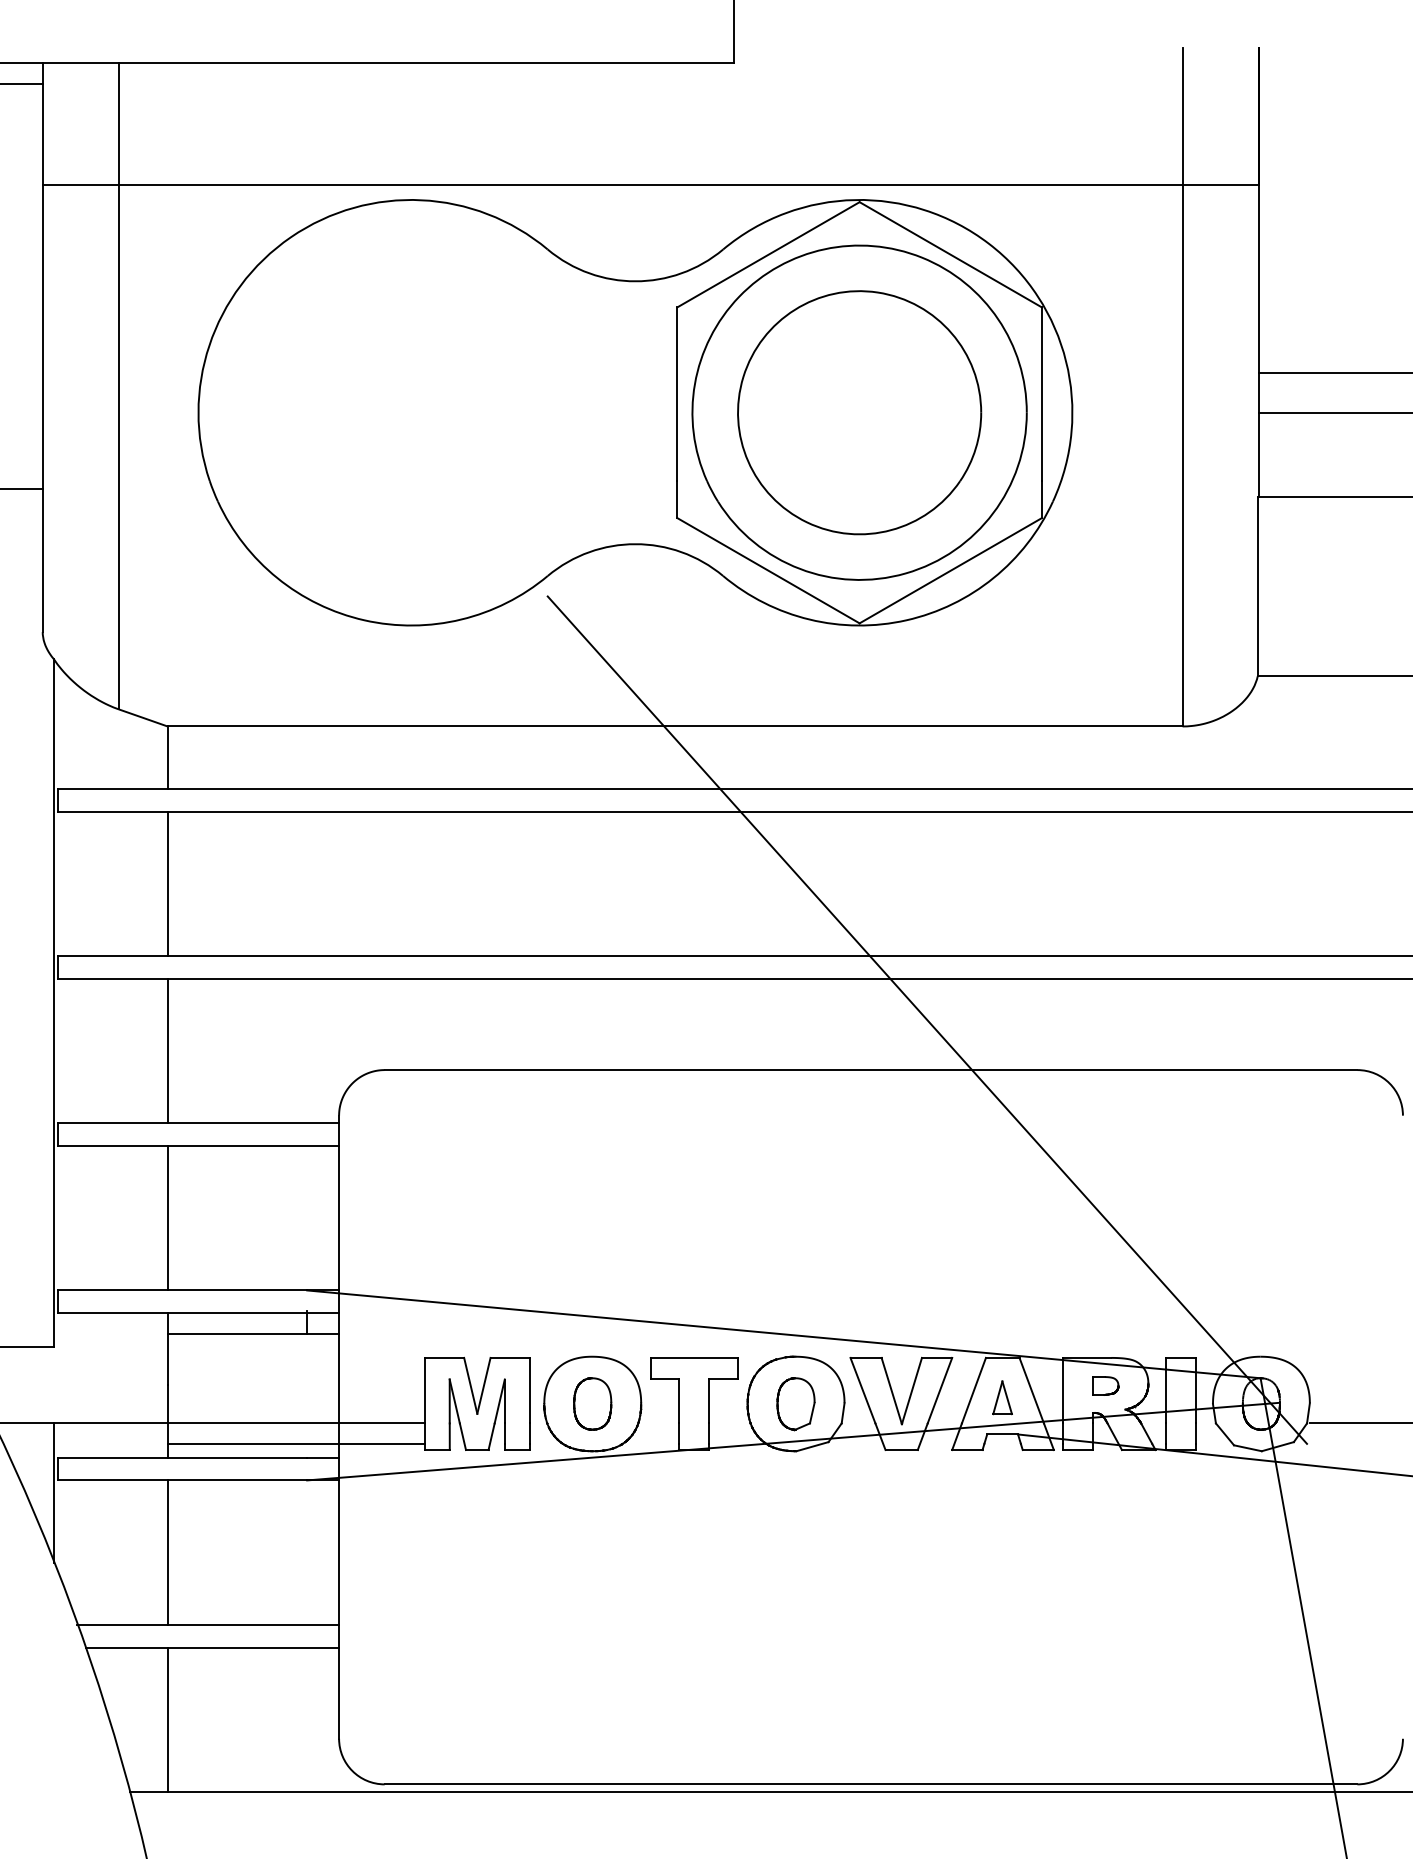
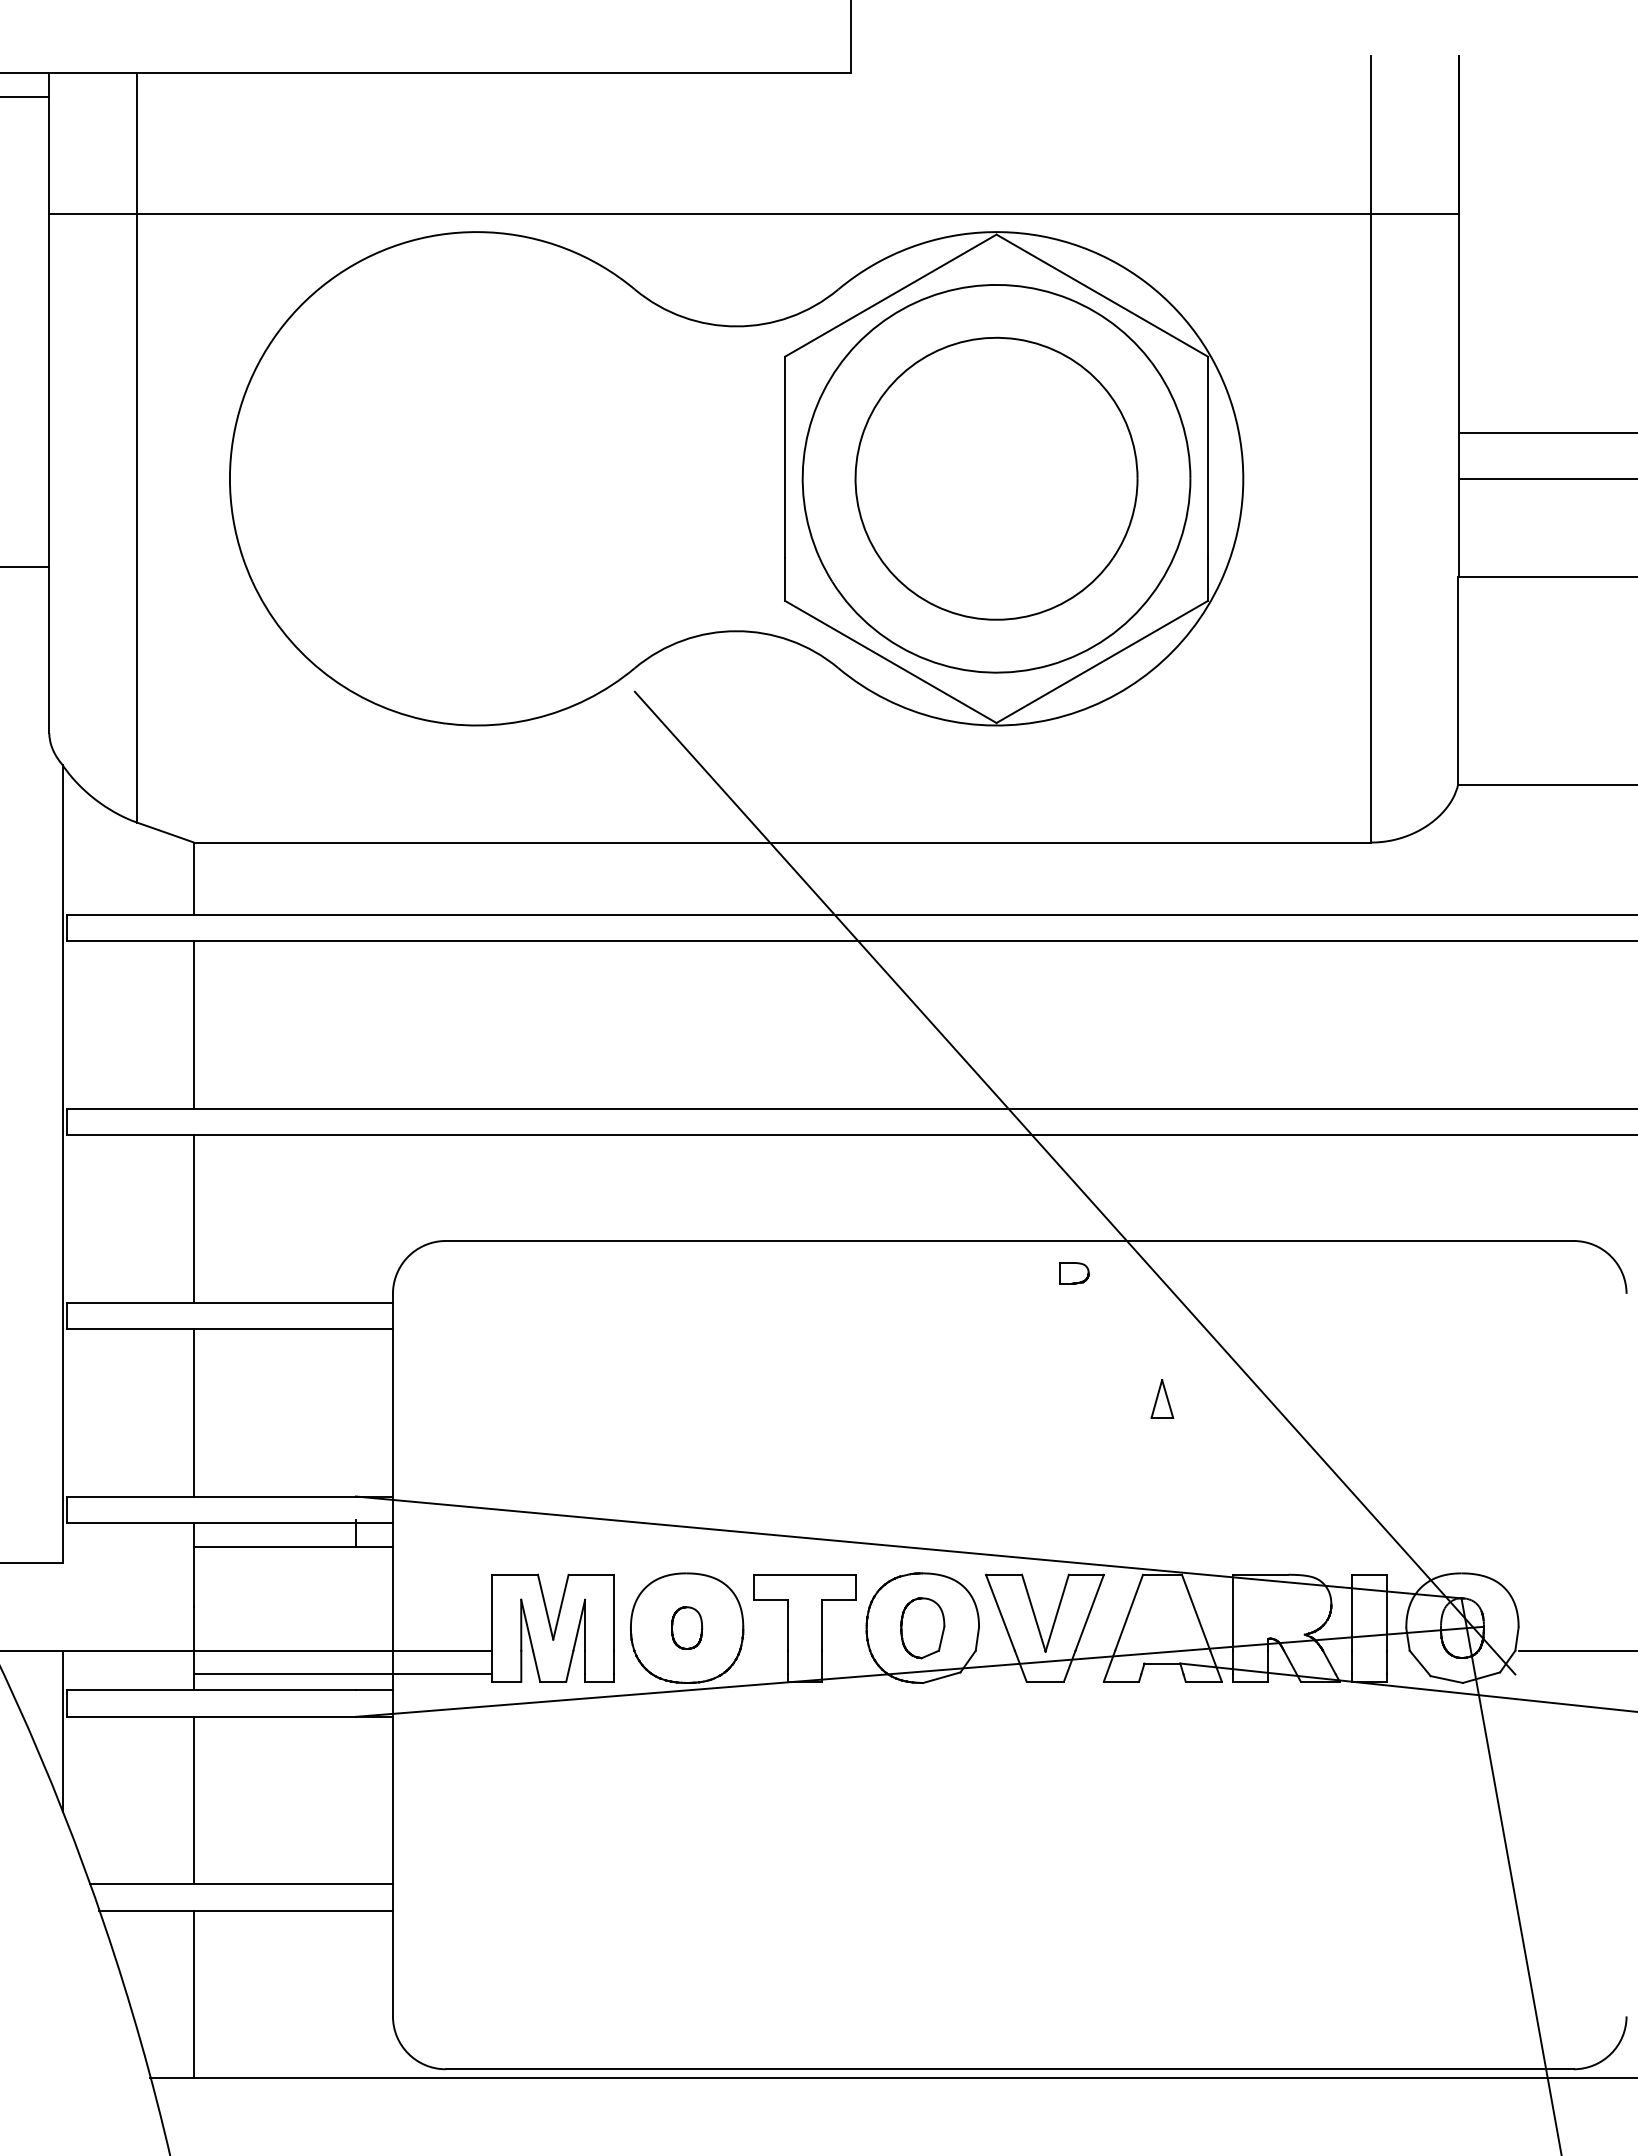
part: (1106, 1386) -> (1074, 1273), moved
part: (1002, 1397) -> (1162, 1398), moved
part: (592, 1403) -> (686, 1627), size x0.7

